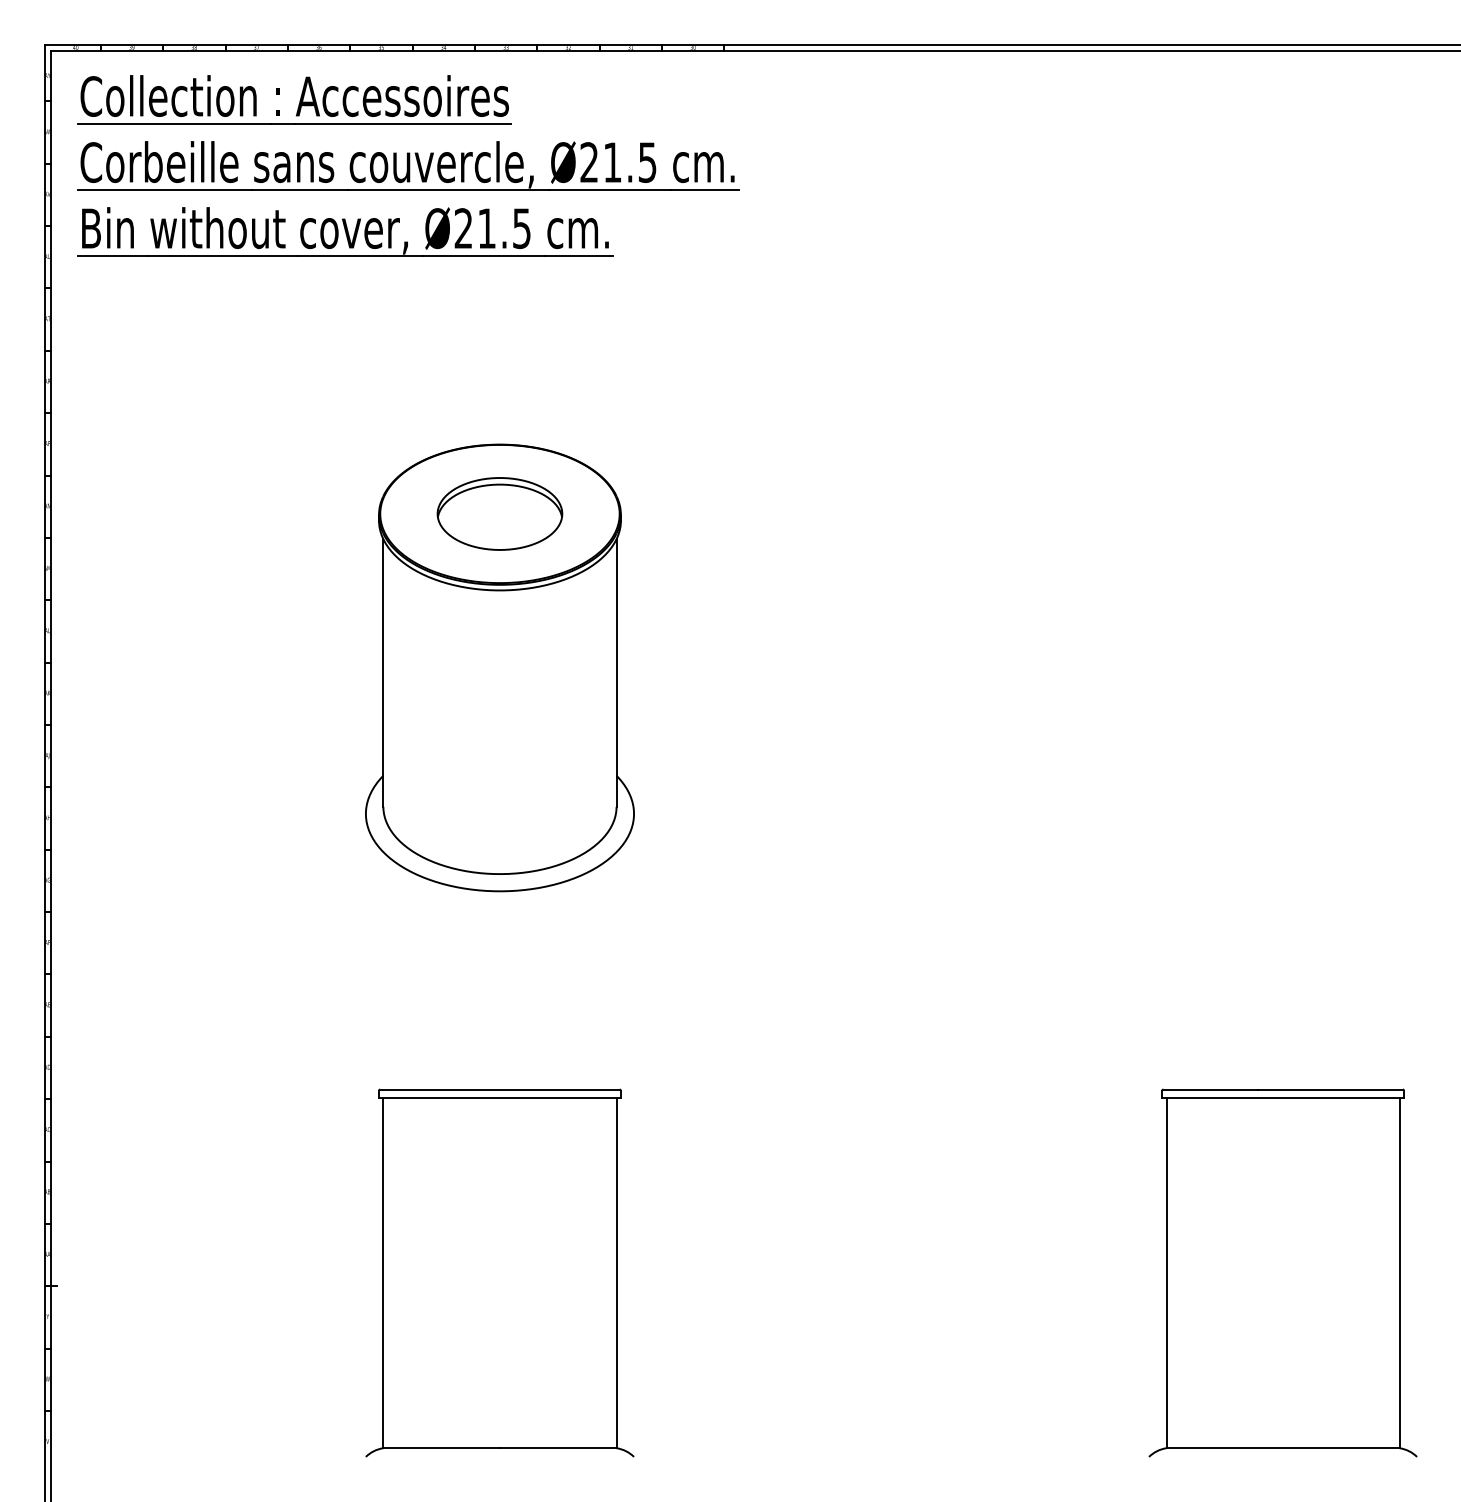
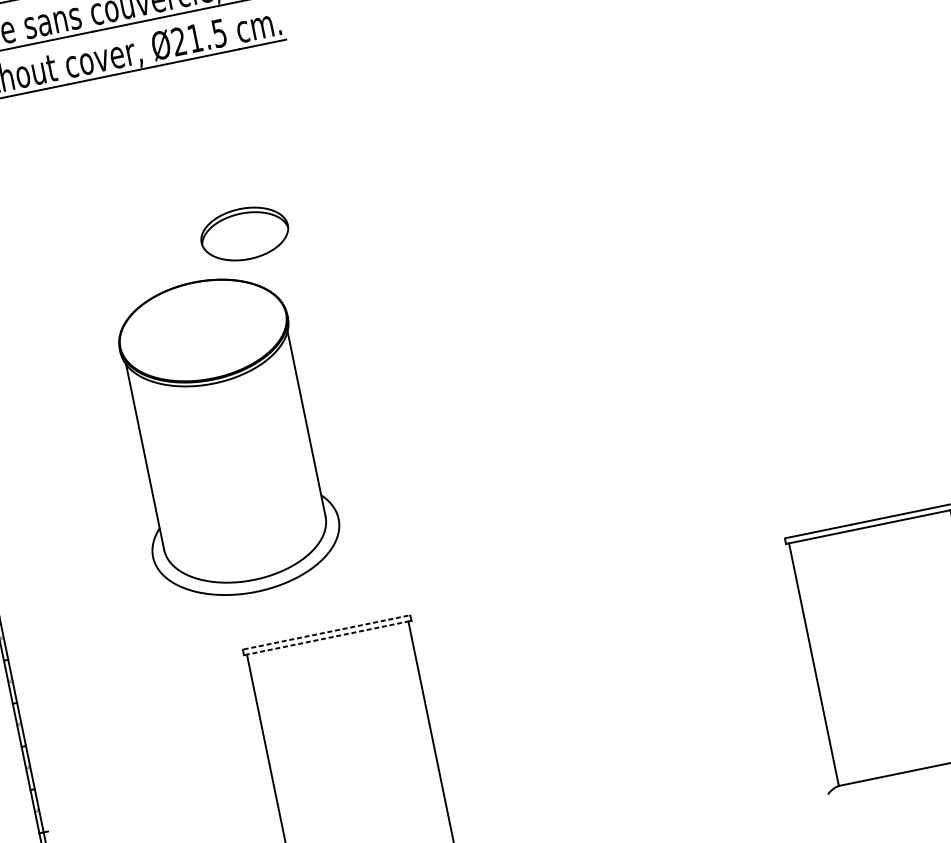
part: (499, 667) -> (224, 436), moved
line: (499, 1089) -> (326, 632), solid -> dashed
line: (498, 1097) -> (326, 638), solid -> dashed

